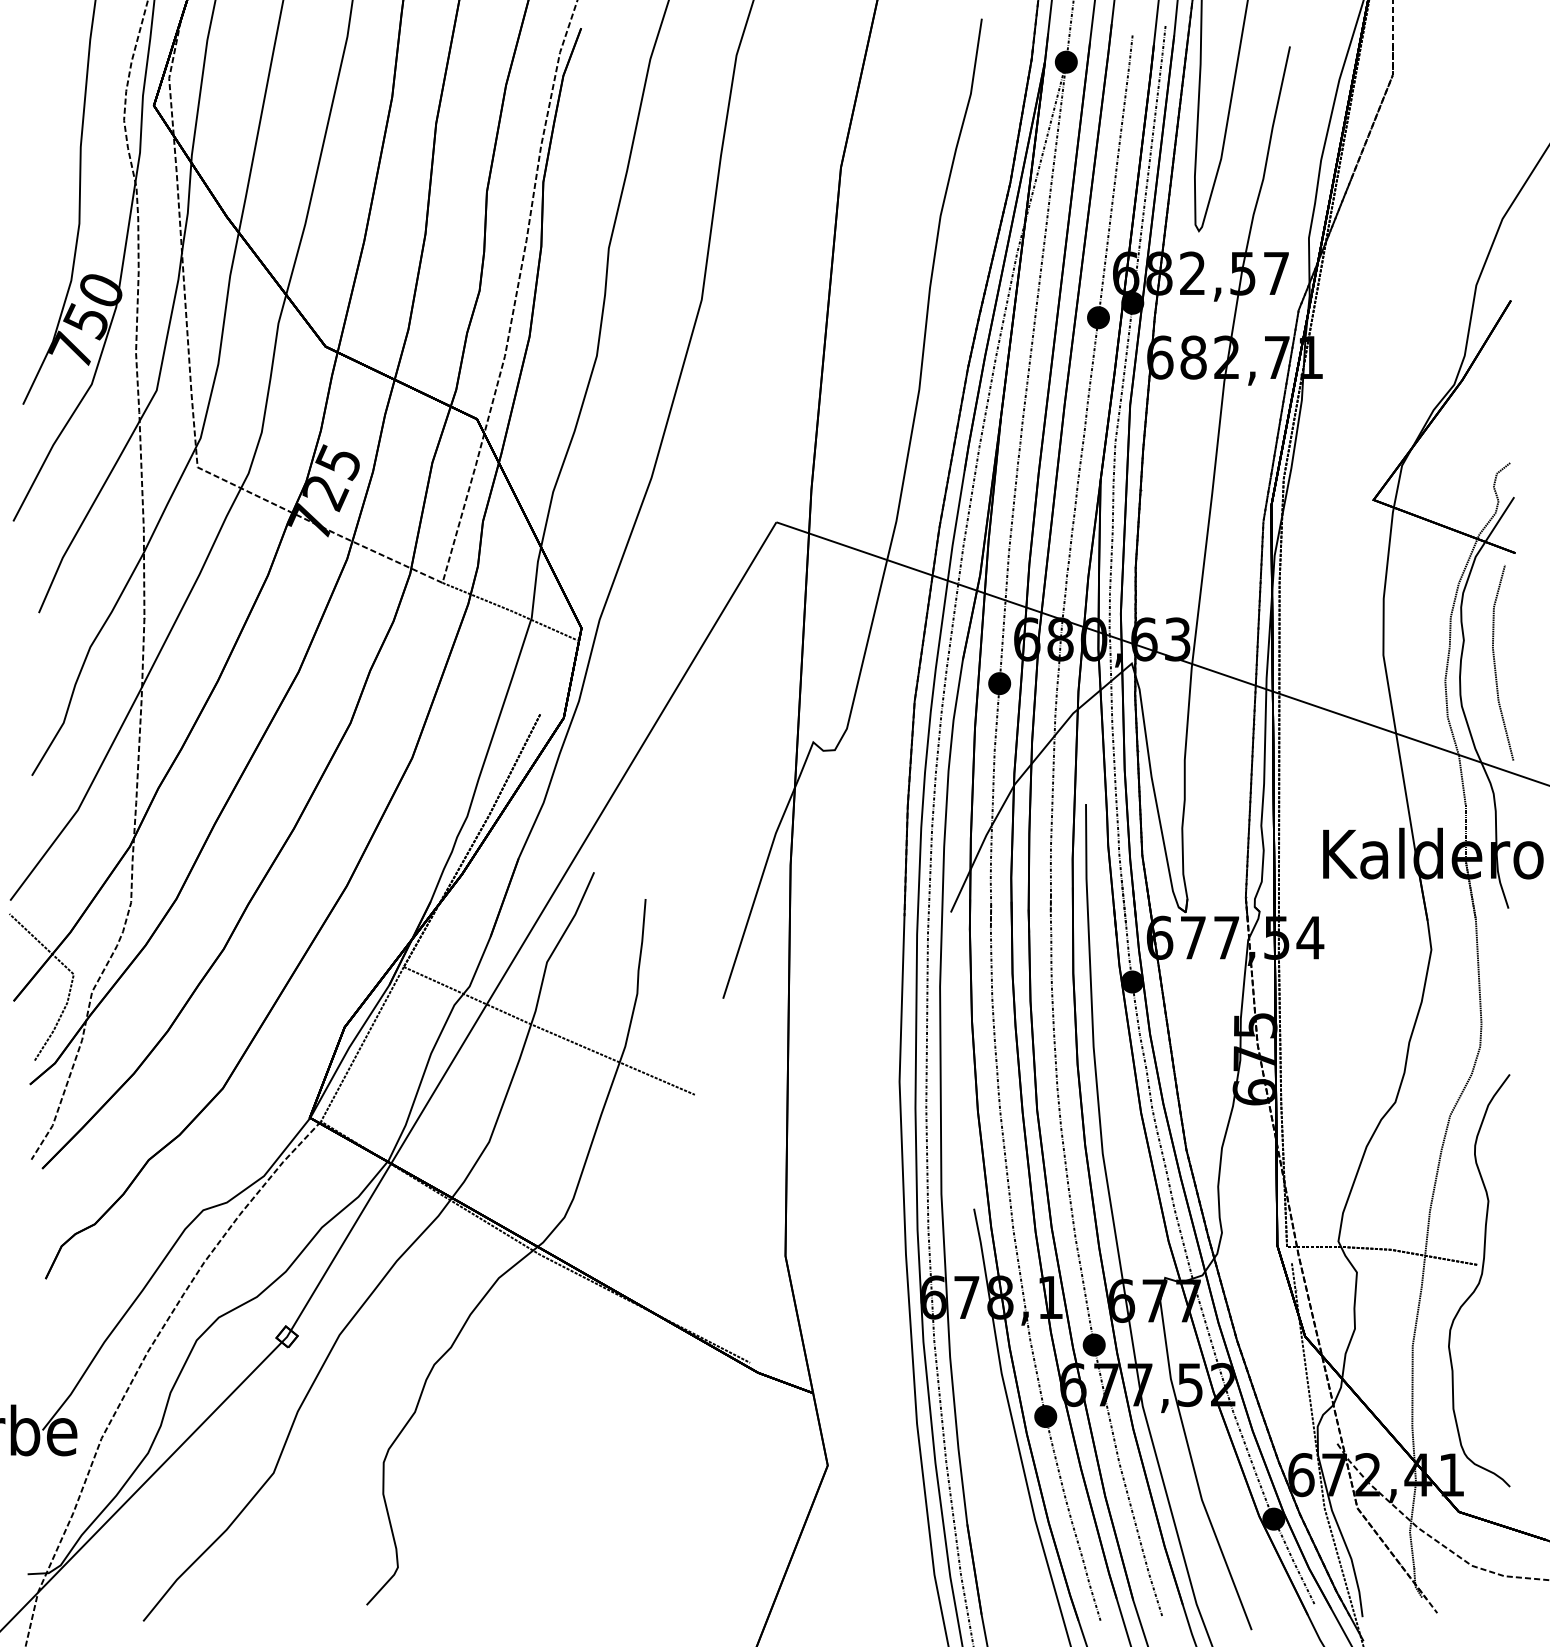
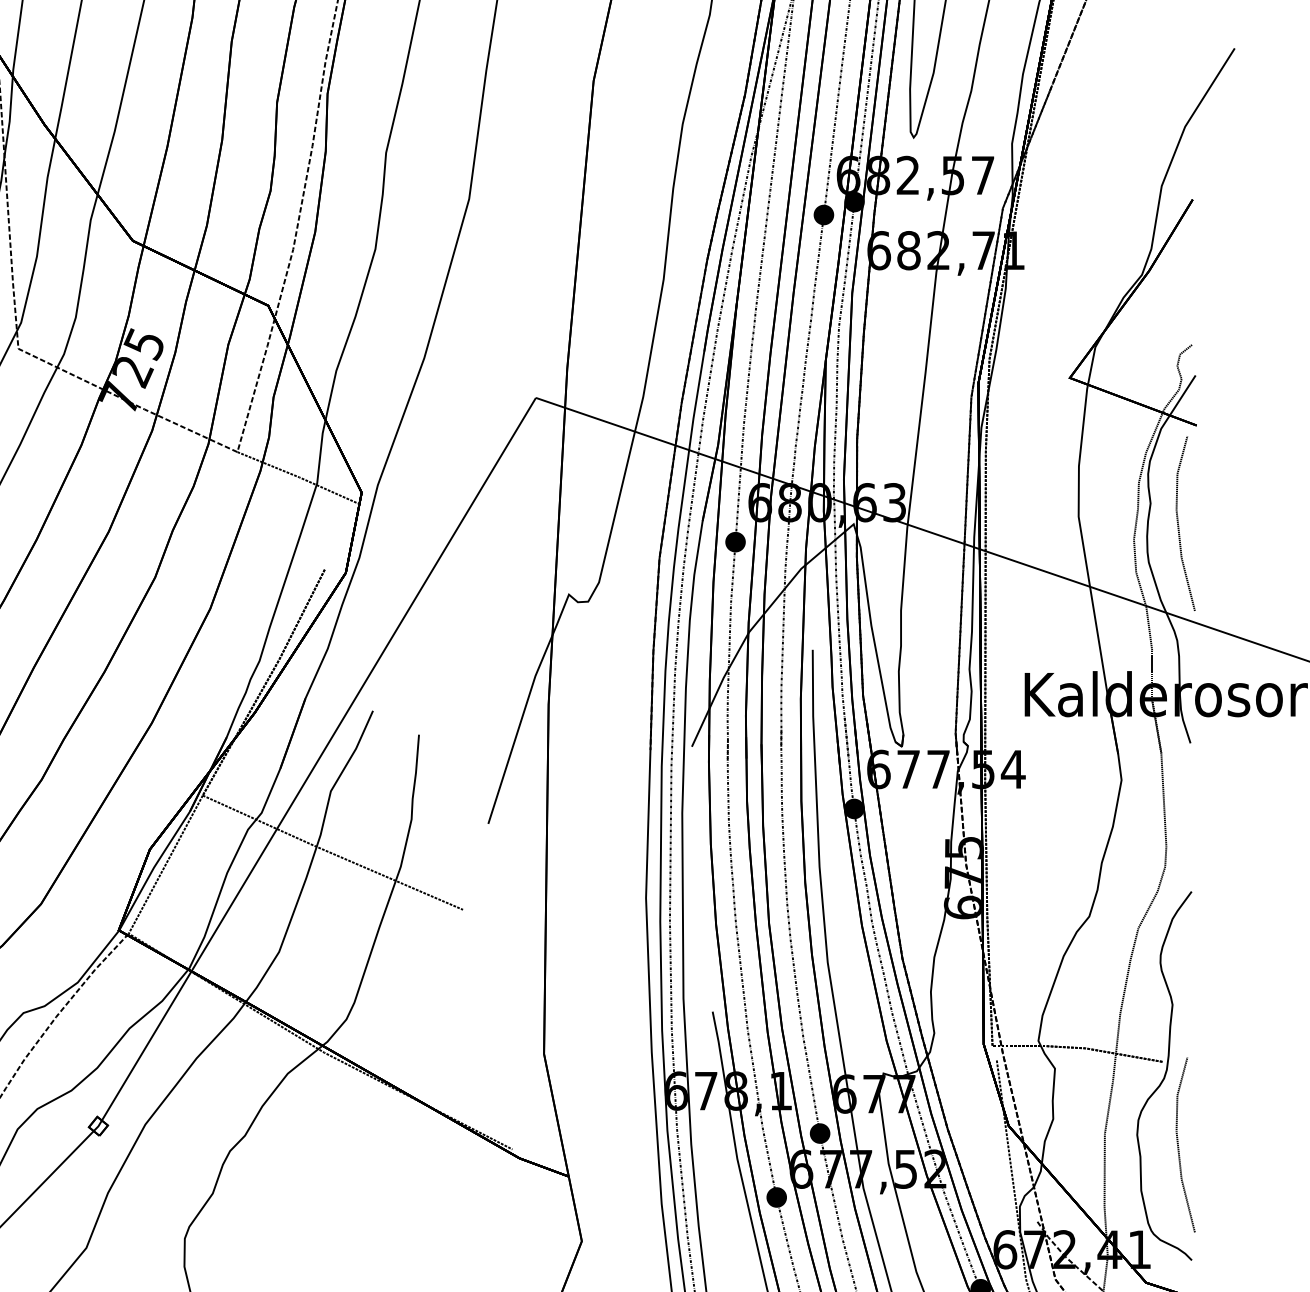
line: (1495, 1356) -> (1178, 1143), added

